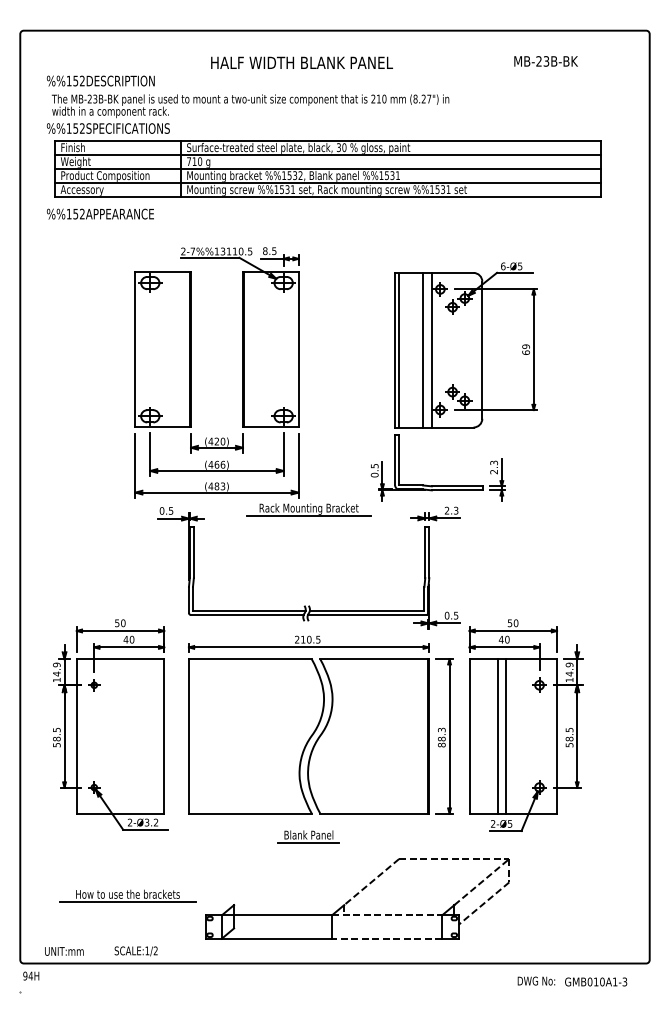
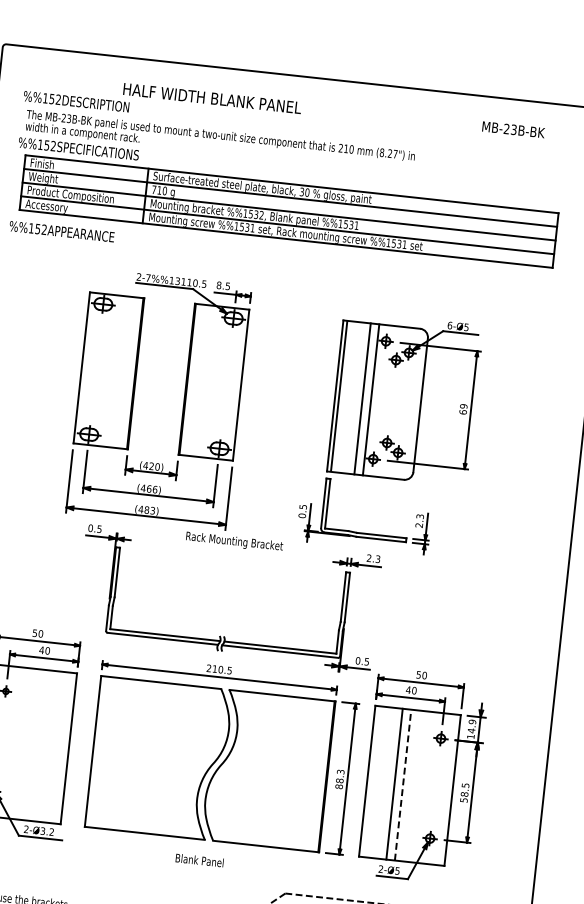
text: (301, 62) -> (211, 98), moved
line: (308, 516) -> (233, 549), removed
line: (506, 735) -> (403, 784), solid -> dashed
line: (308, 843) -> (198, 868), removed

